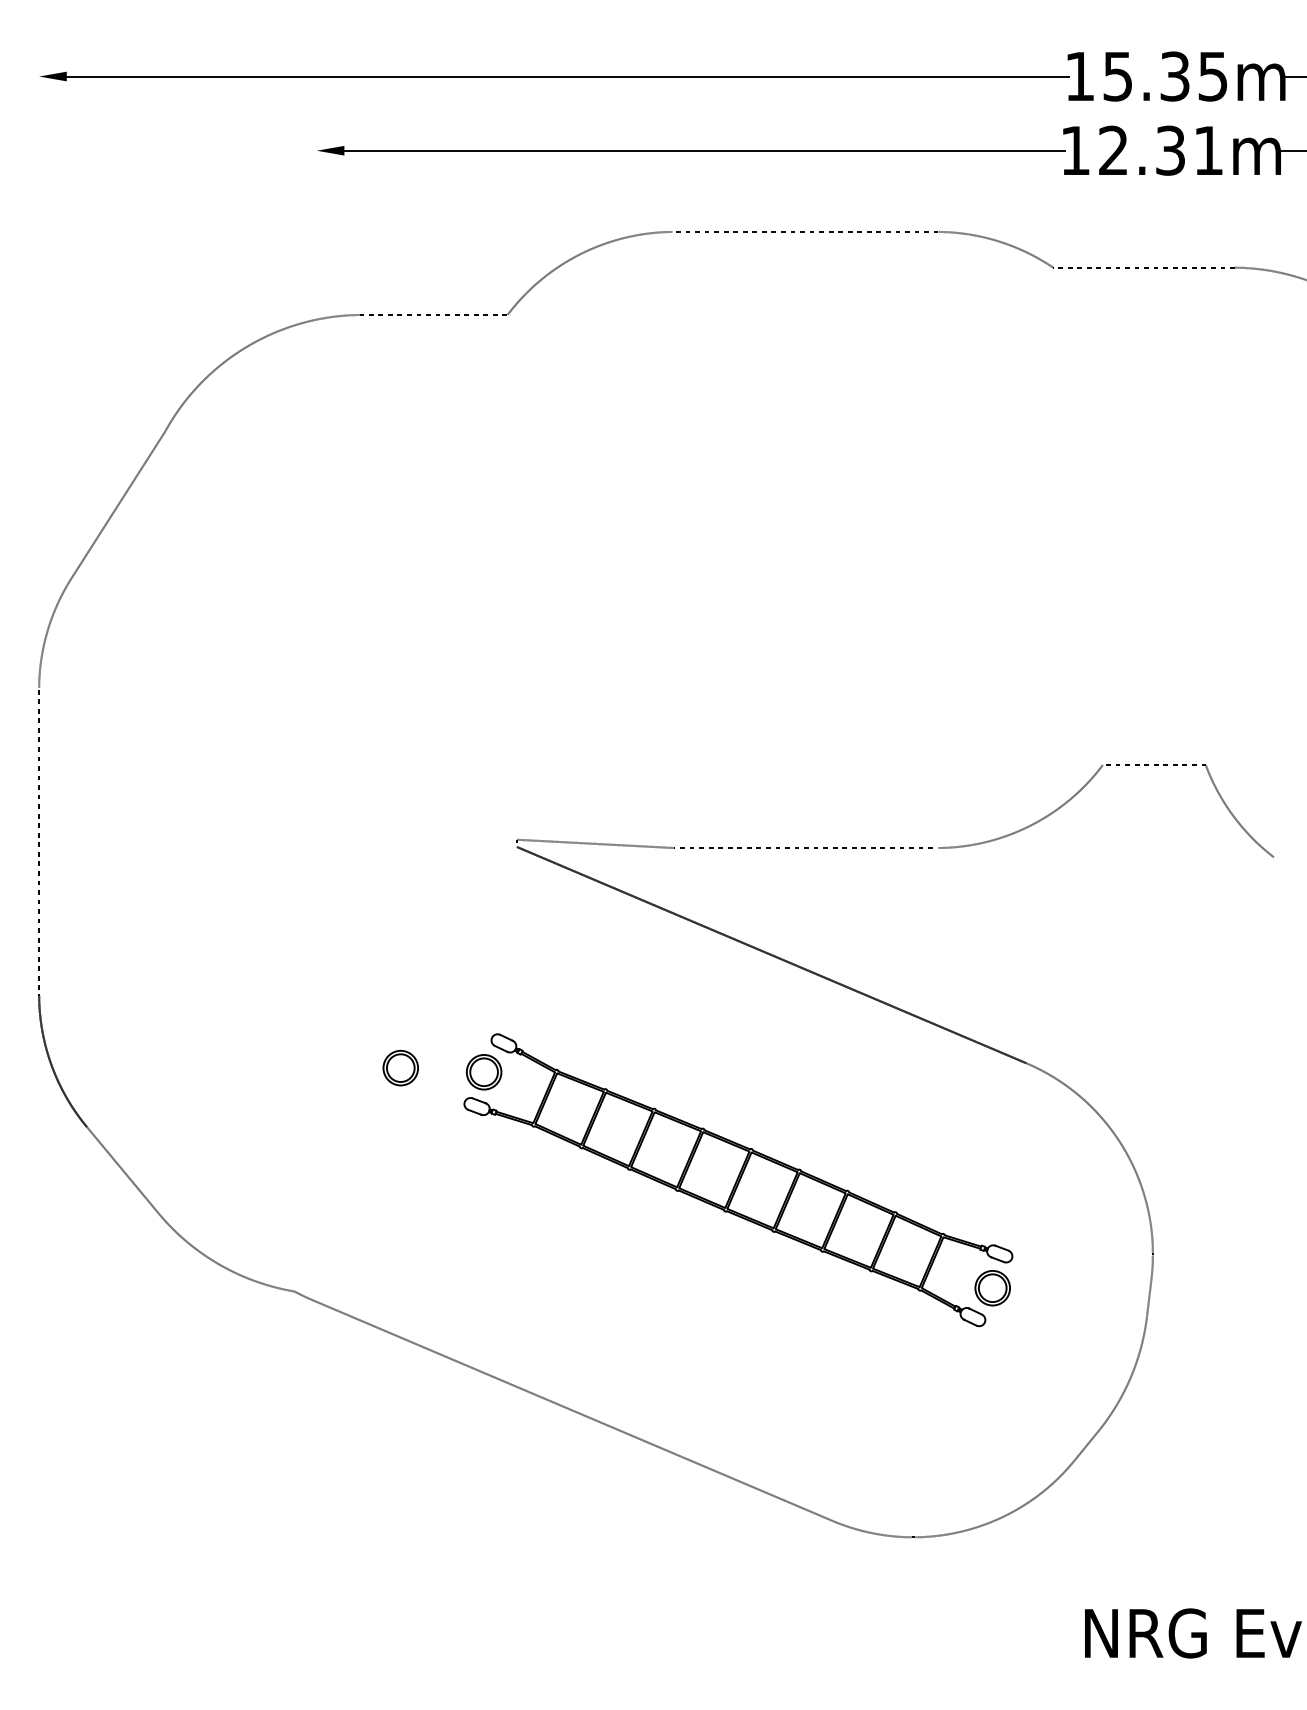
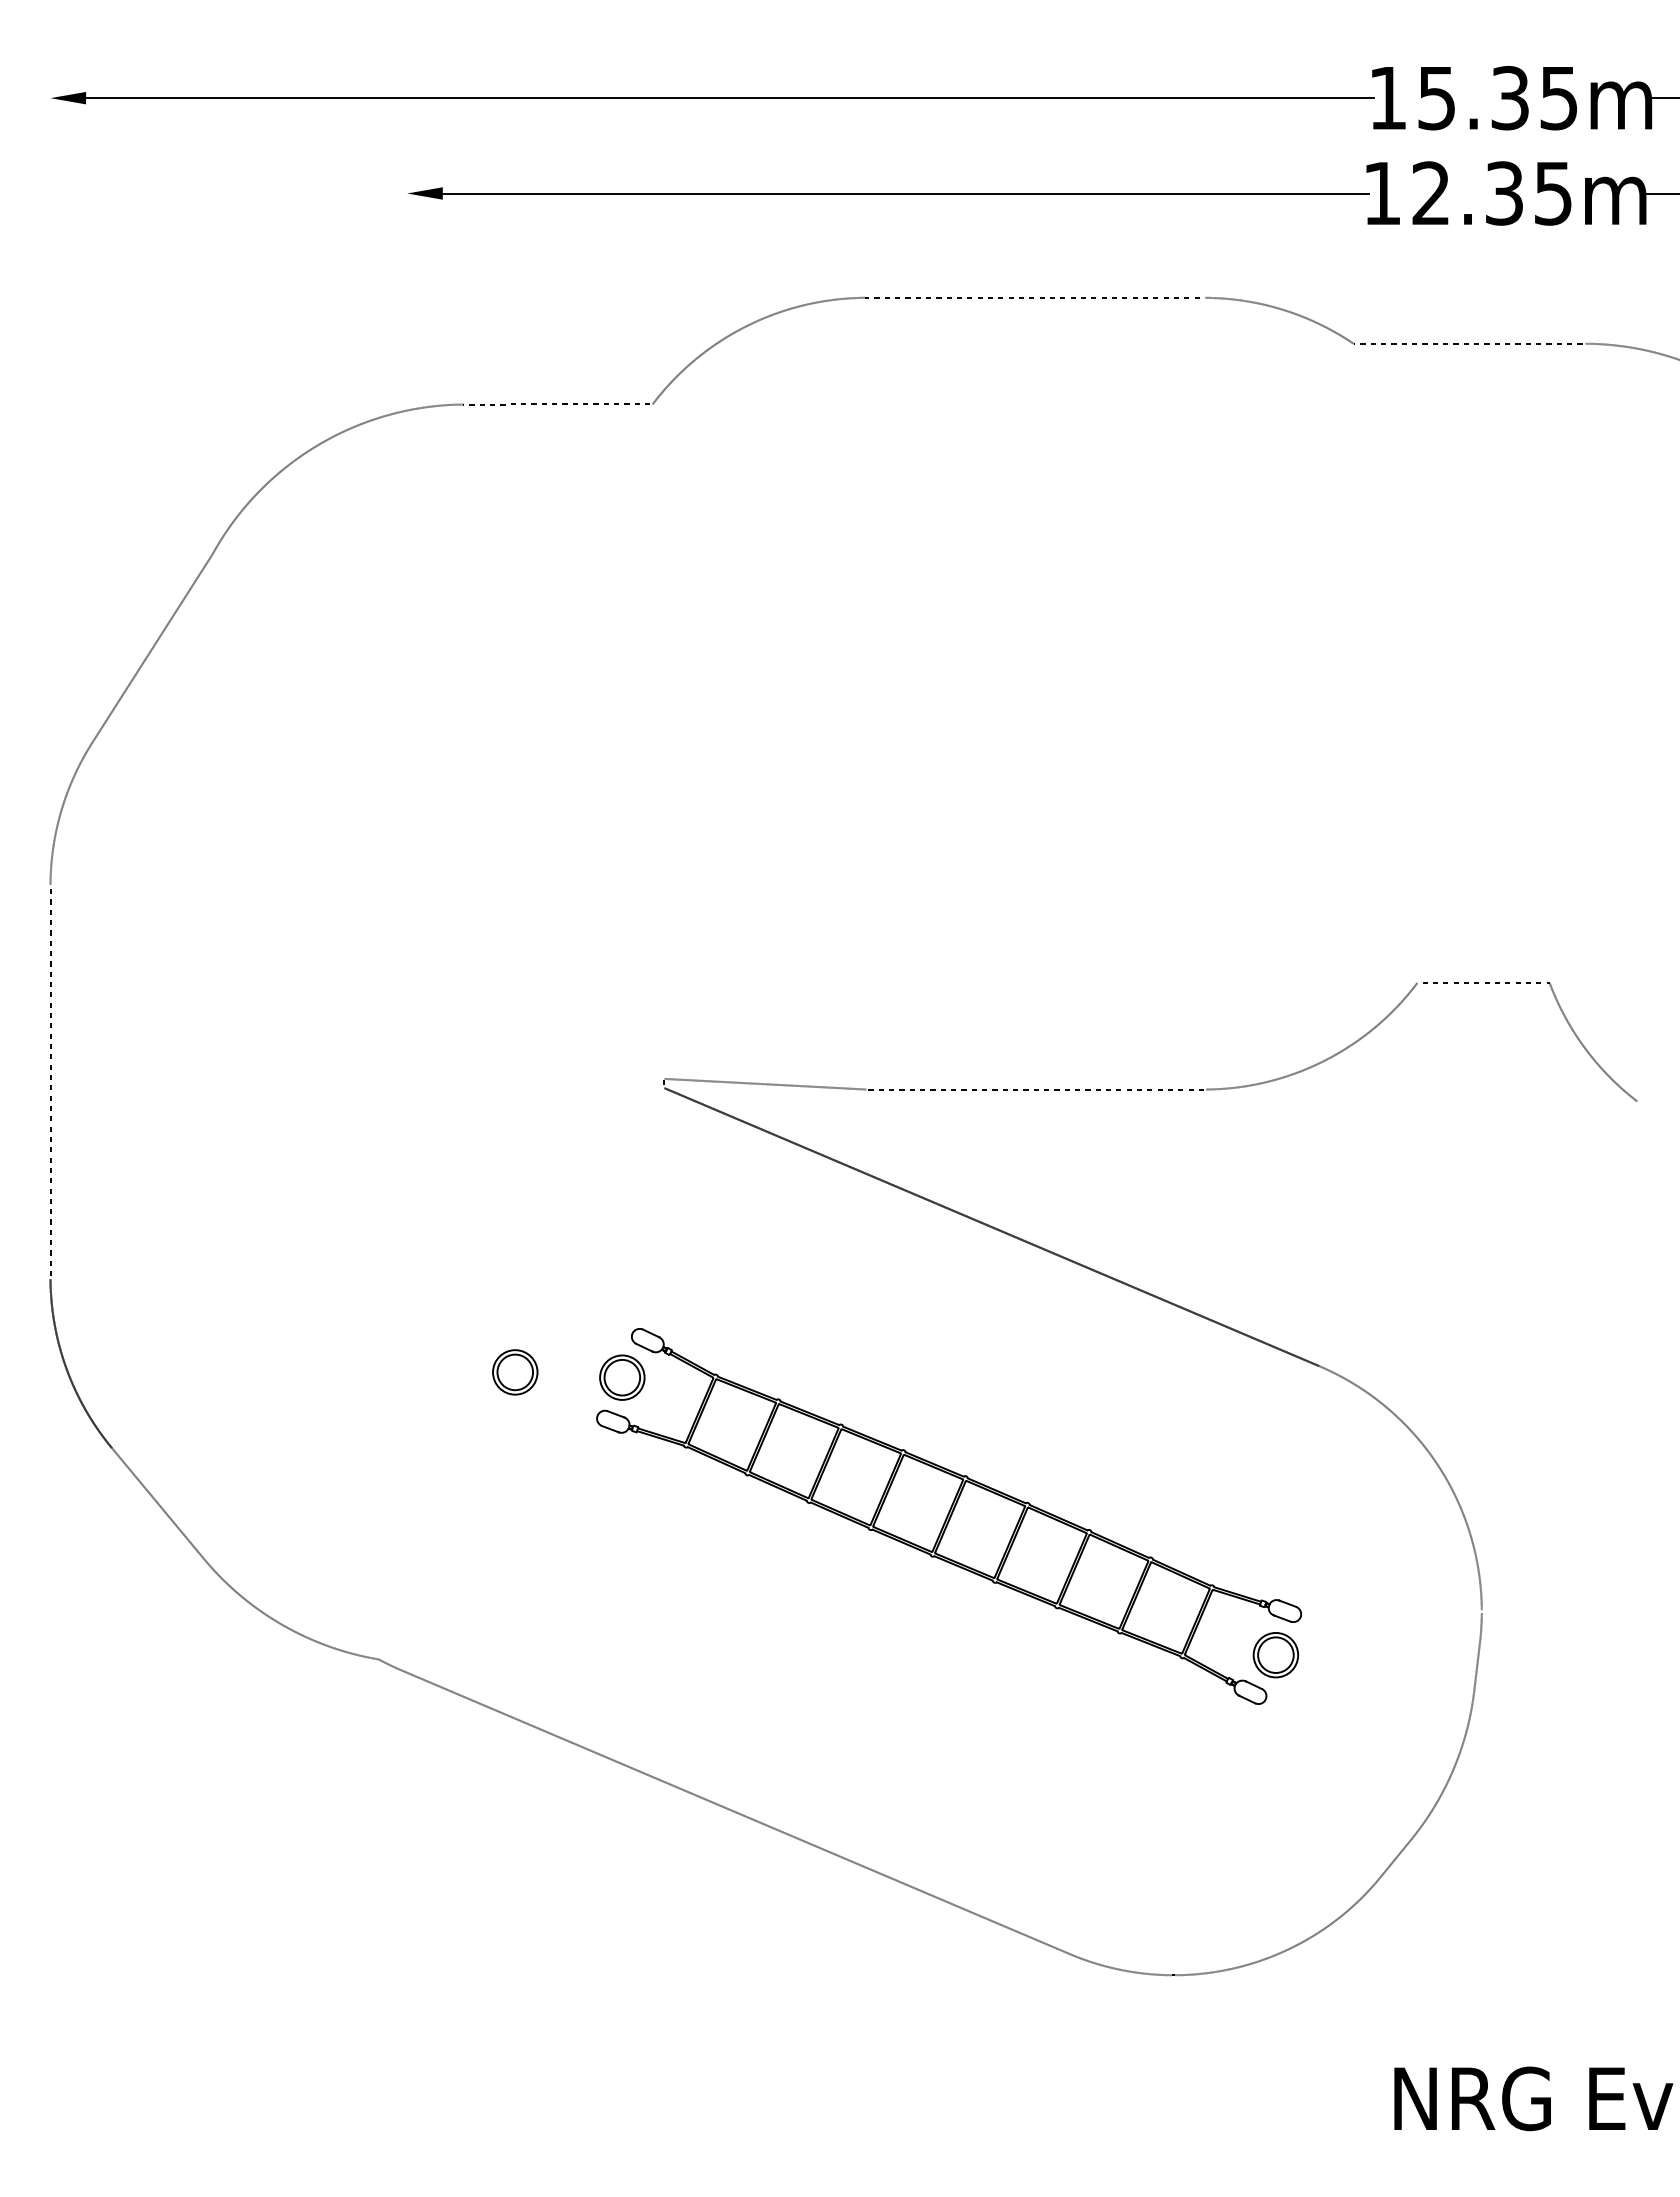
text: (1208, 150) -> (1553, 193), 12.31m -> 12.35m

